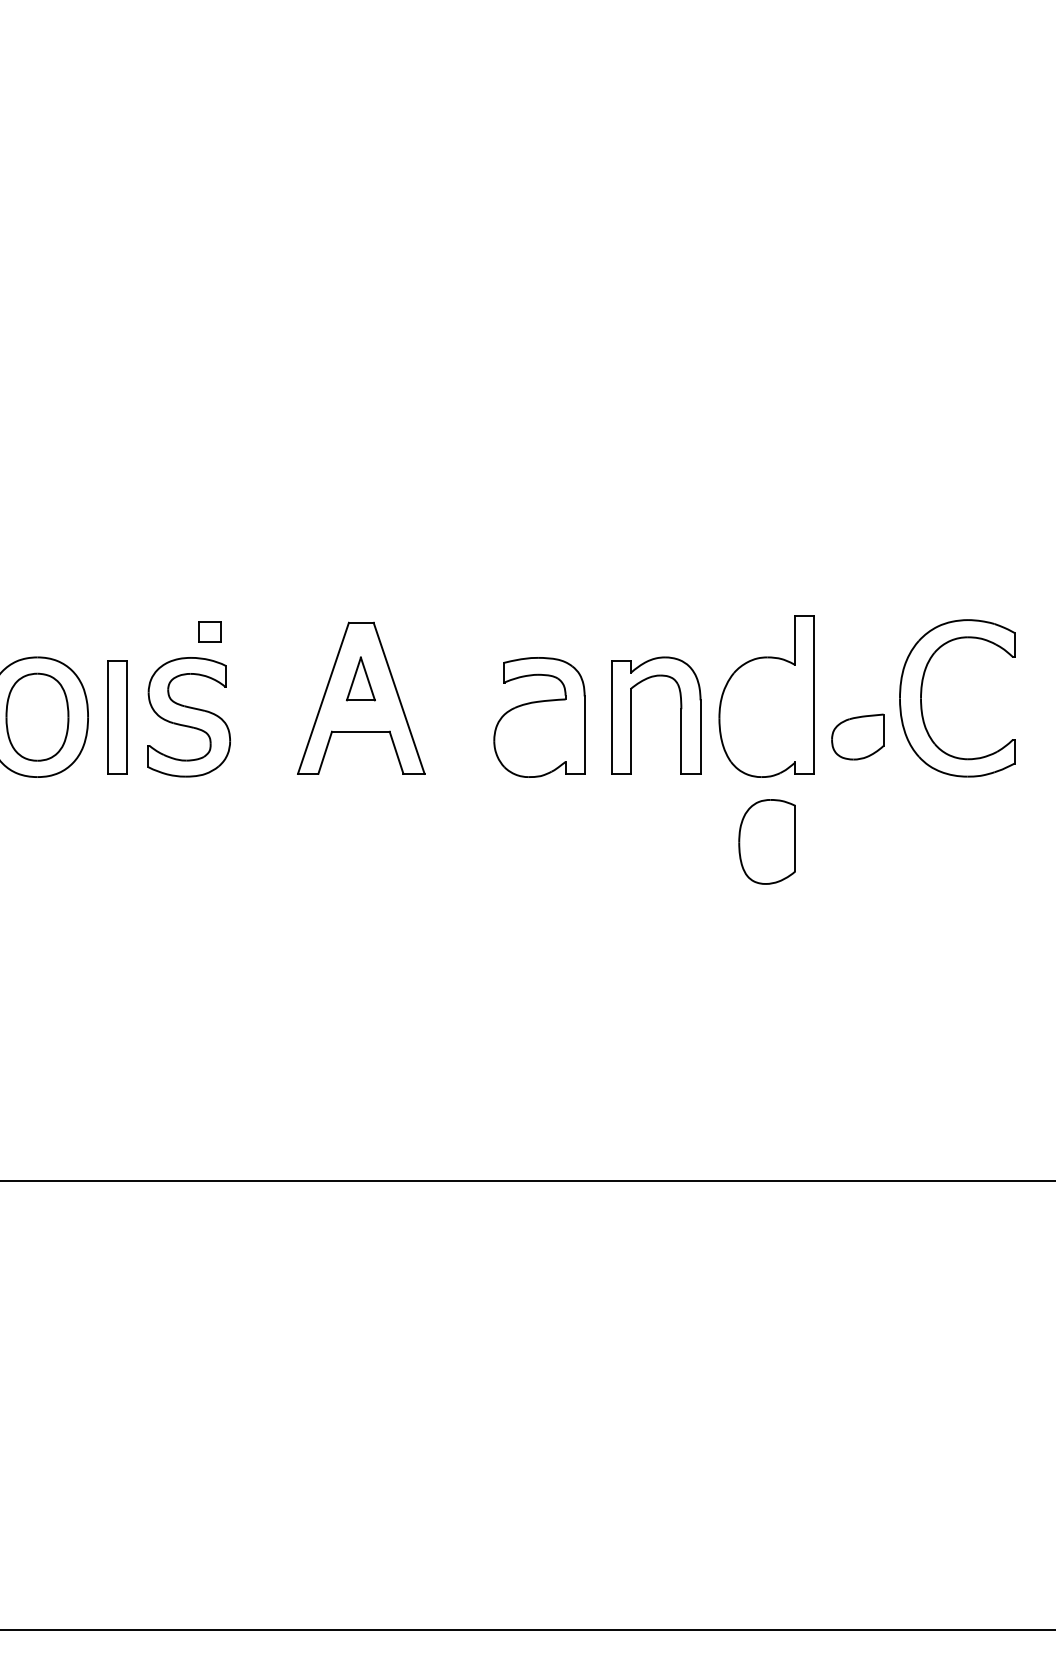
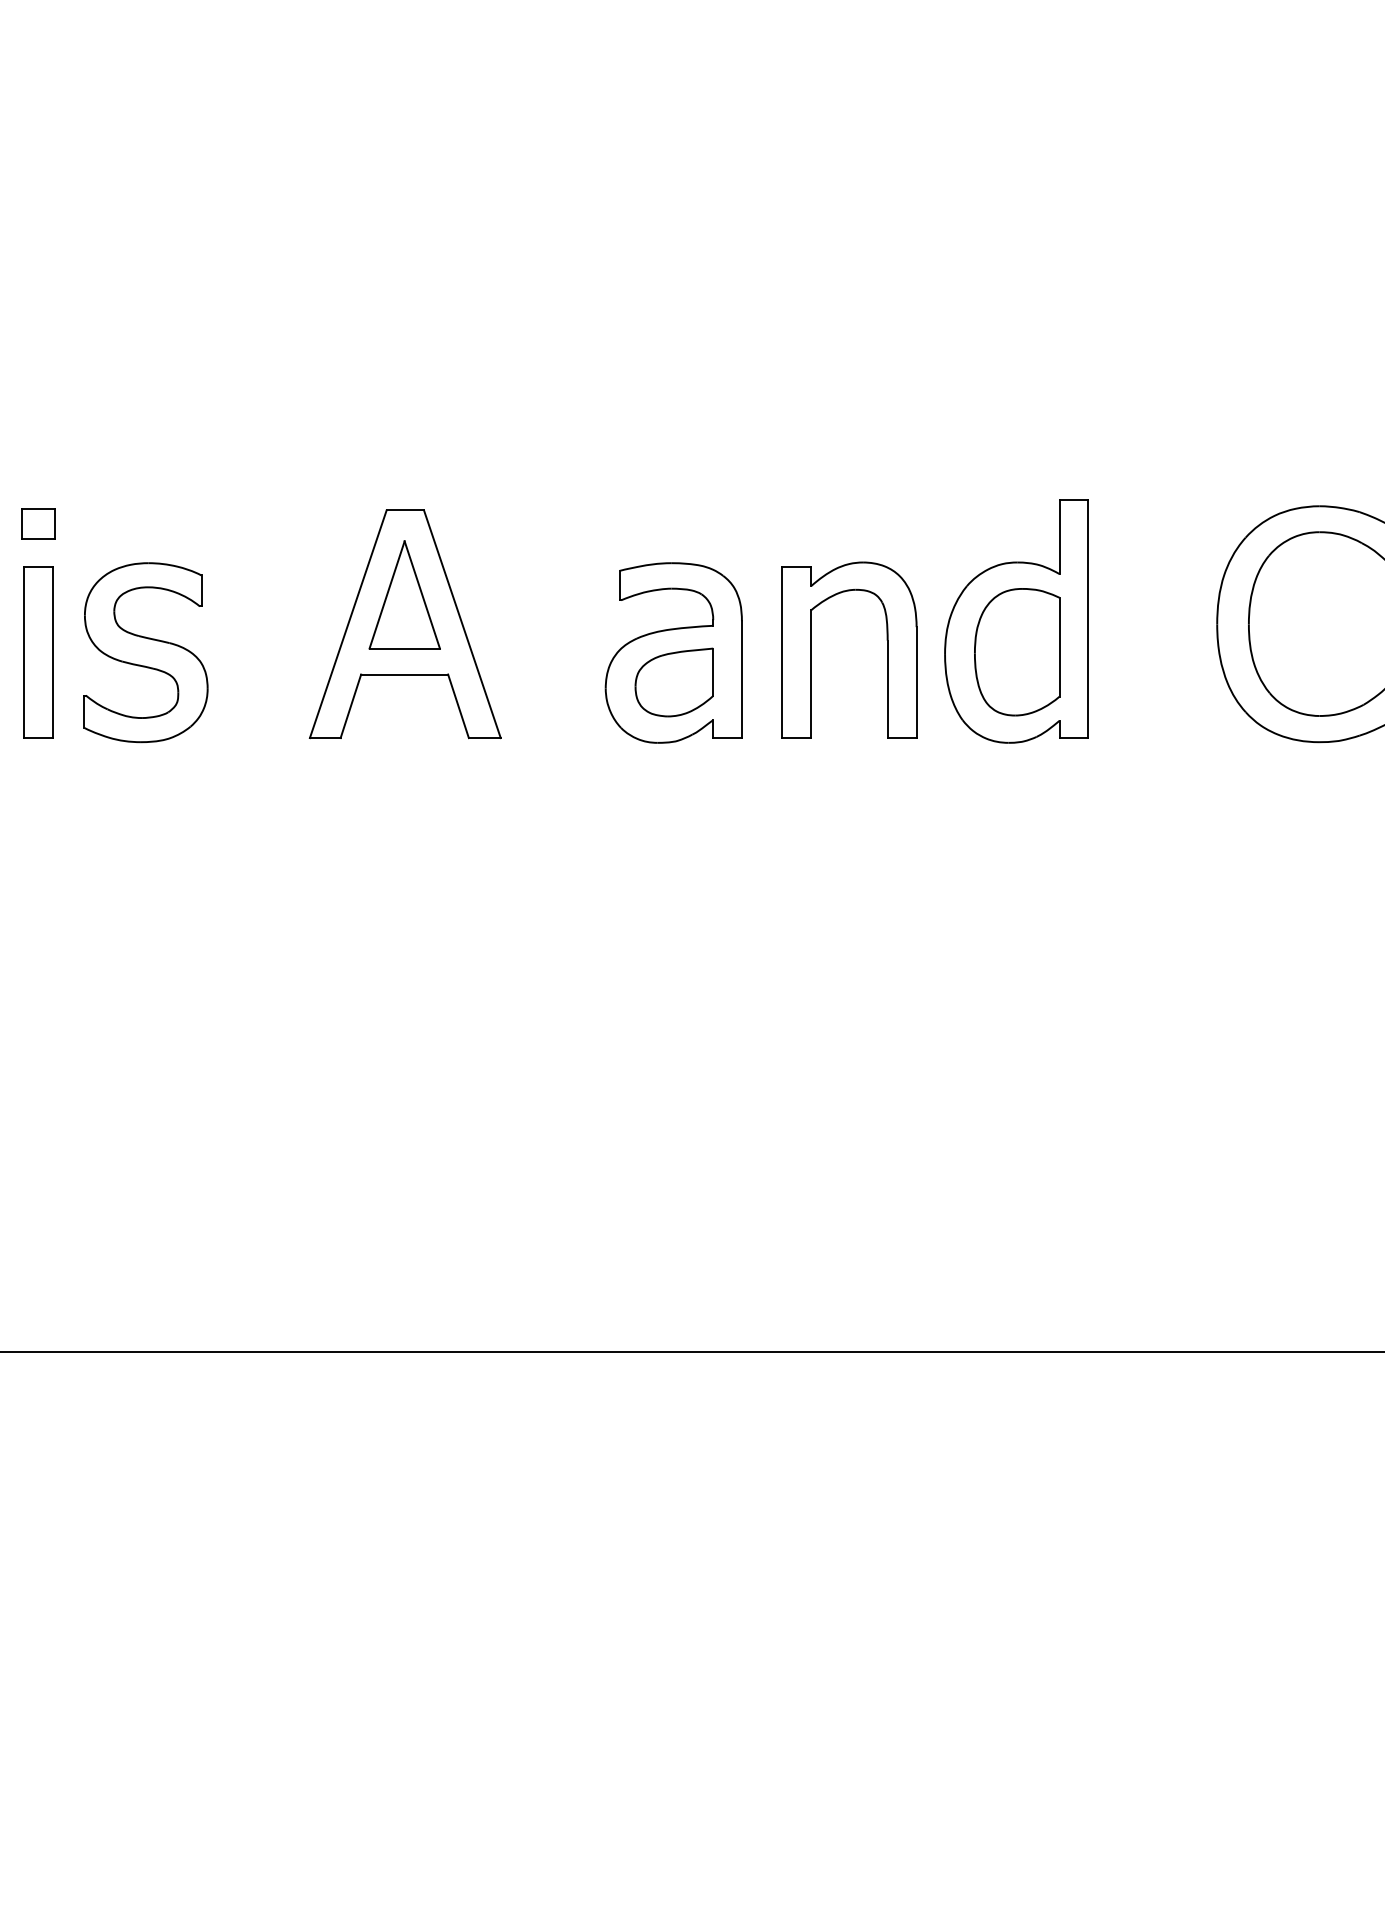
part: (209, 631) -> (37, 523), moved
part: (360, 678) -> (404, 594), size x1.67
part: (857, 736) -> (673, 681), moved
part: (766, 841) -> (1015, 651), moved

